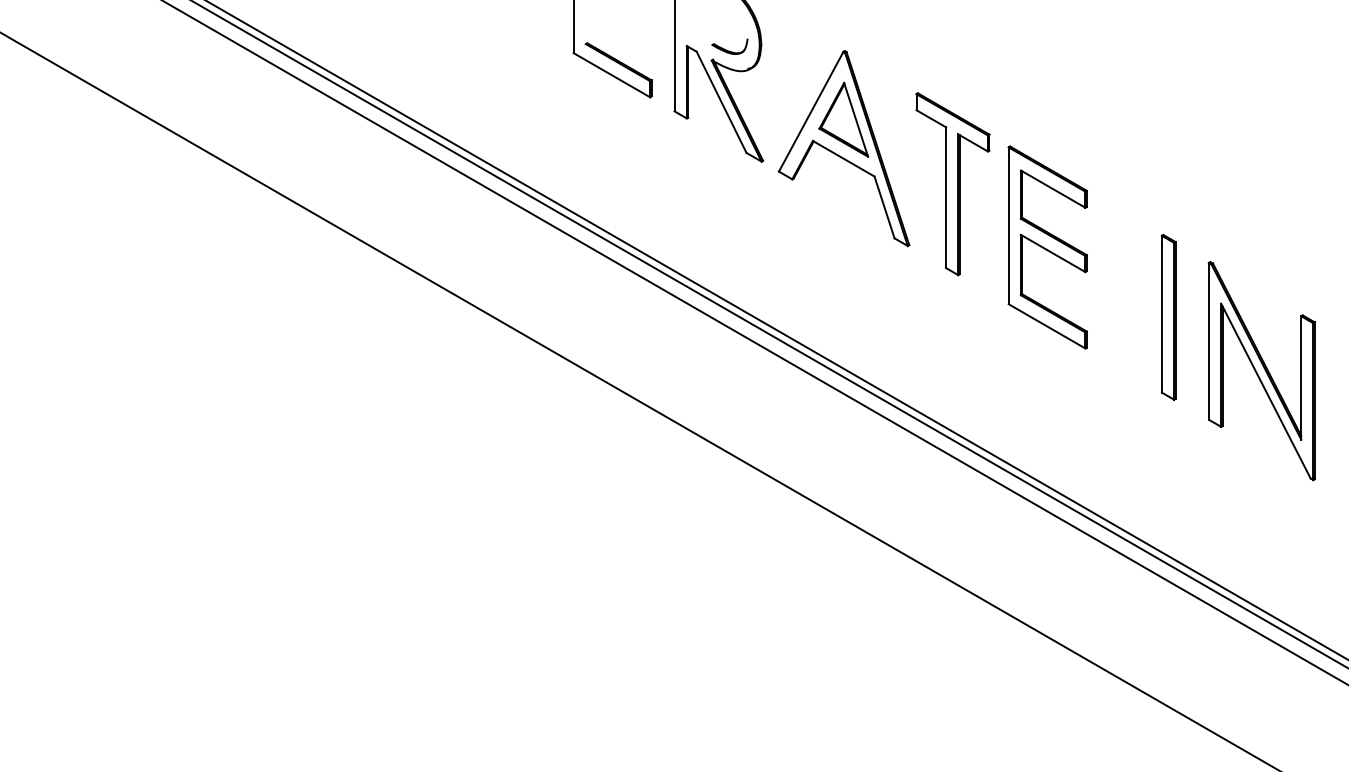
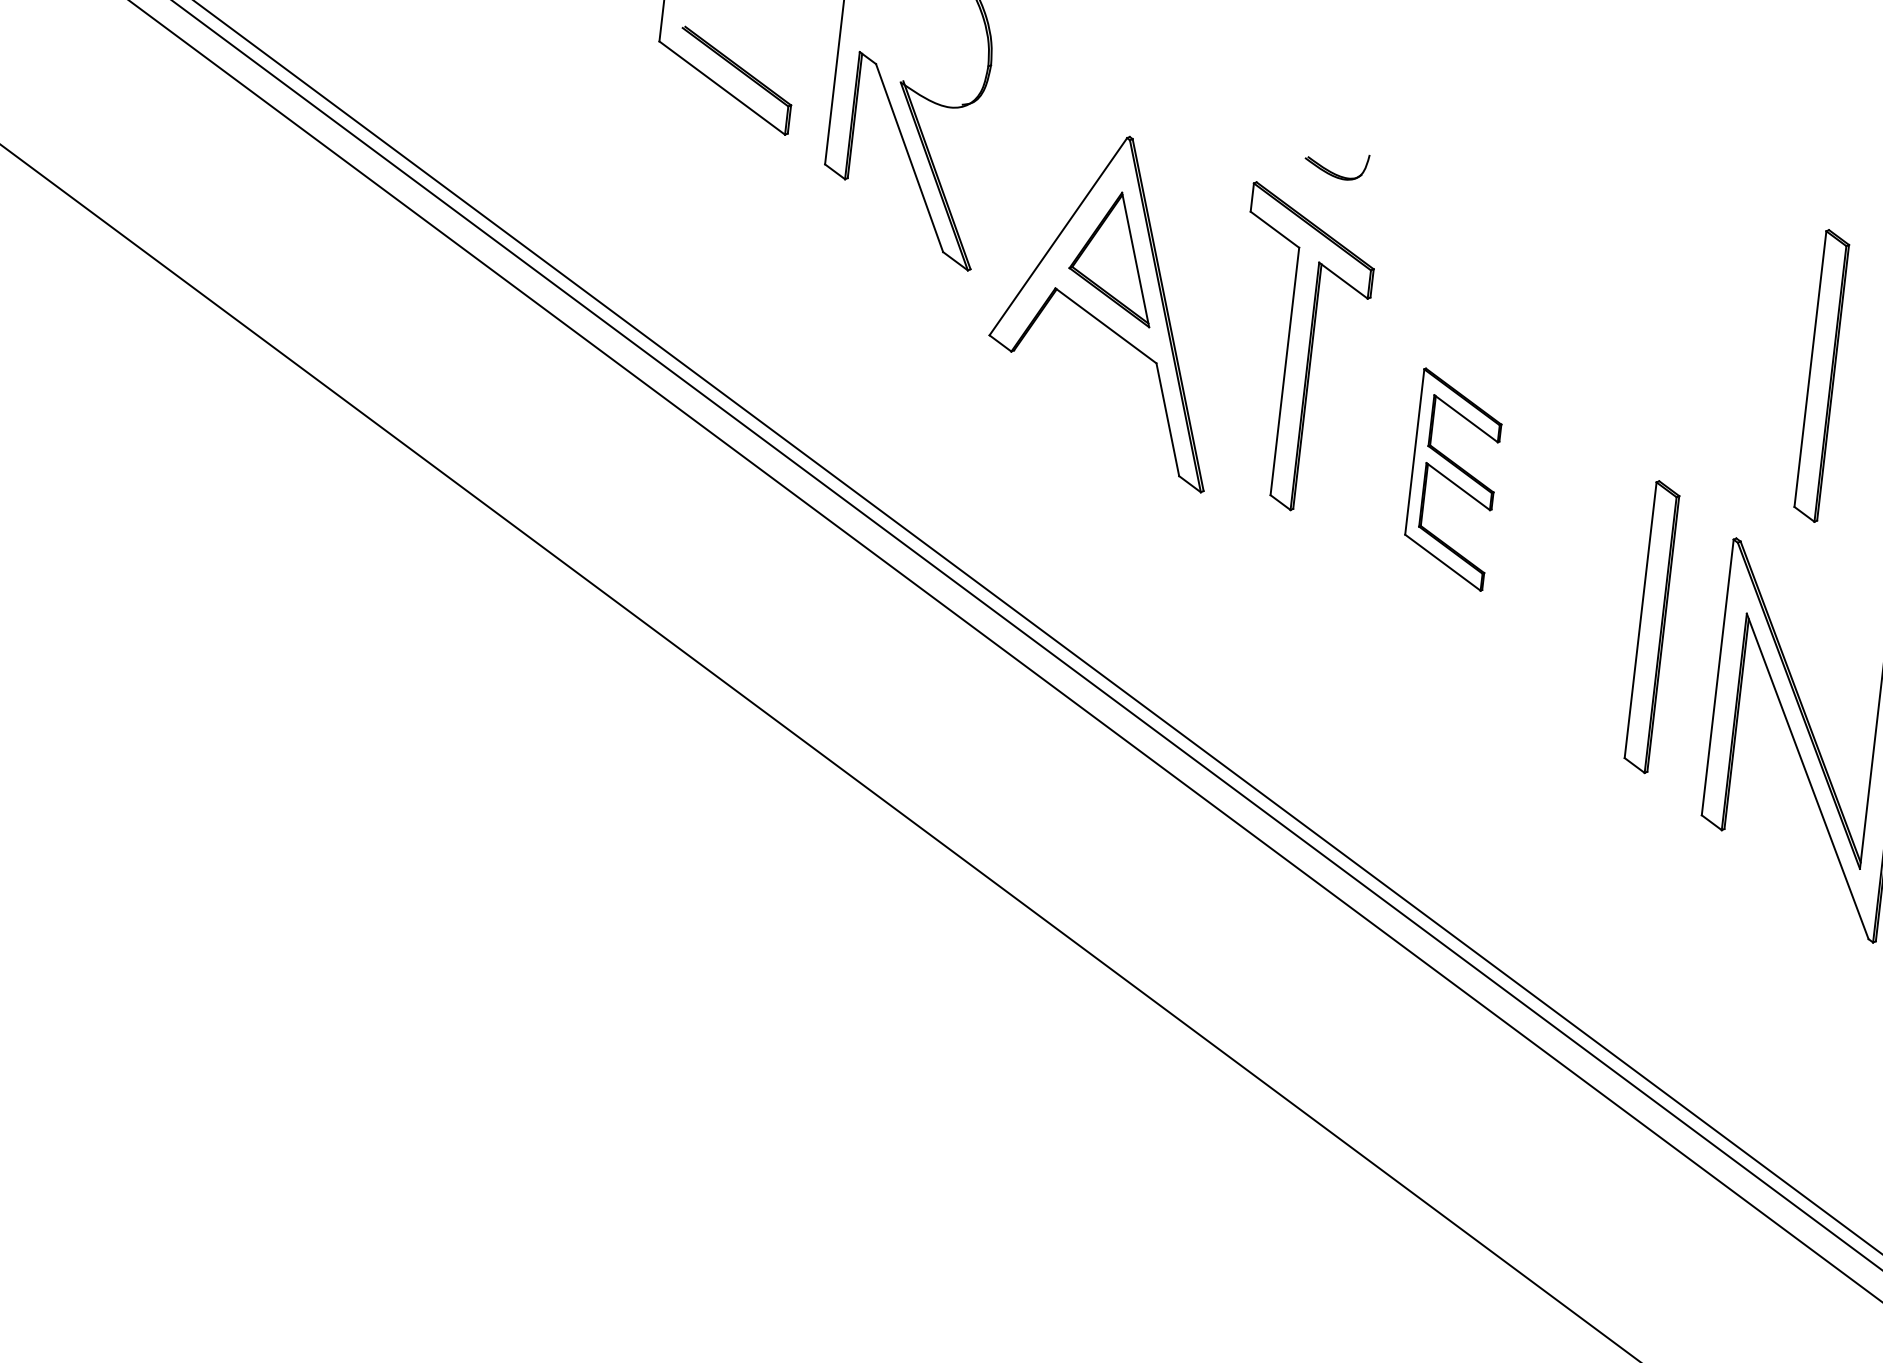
part: (729, 46) -> (1336, 165), moved
part: (843, 148) -> (1107, 307), moved
part: (1247, 164) -> (1821, 374), added
part: (1047, 247) -> (1452, 479), size x0.6

